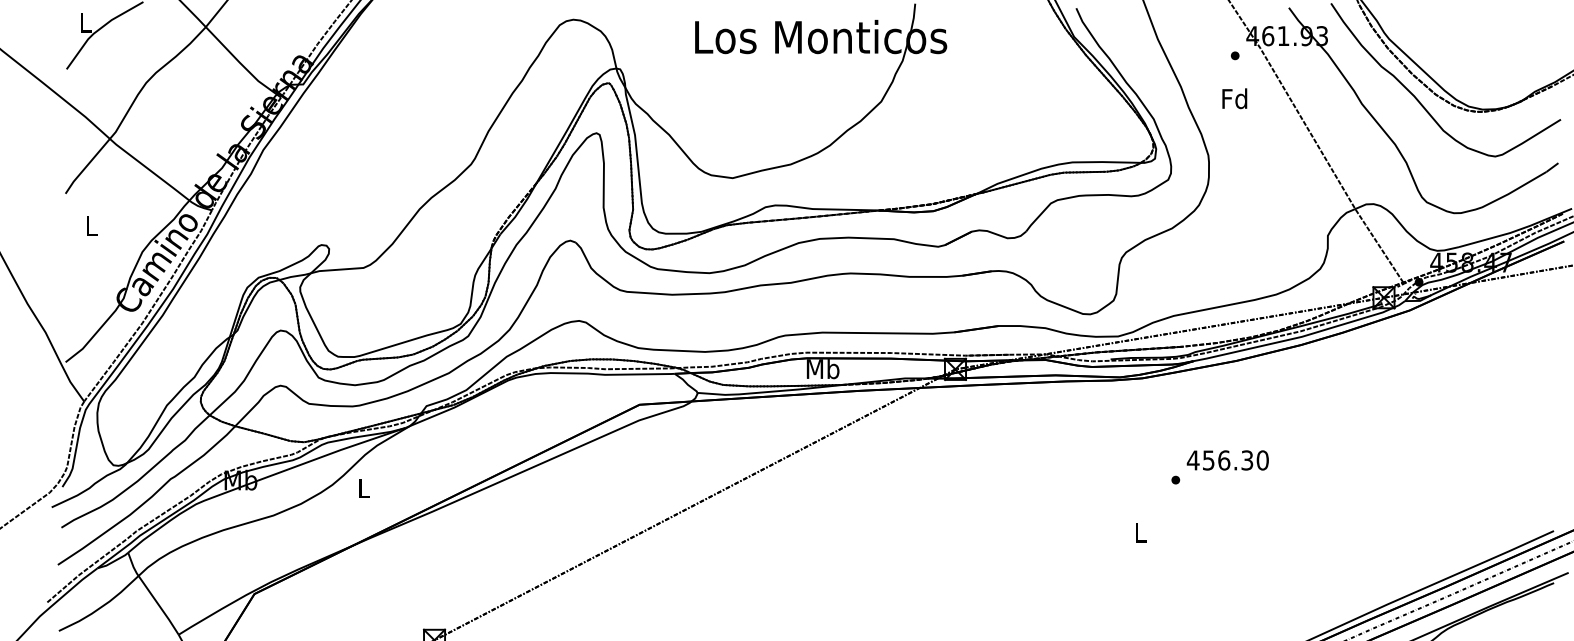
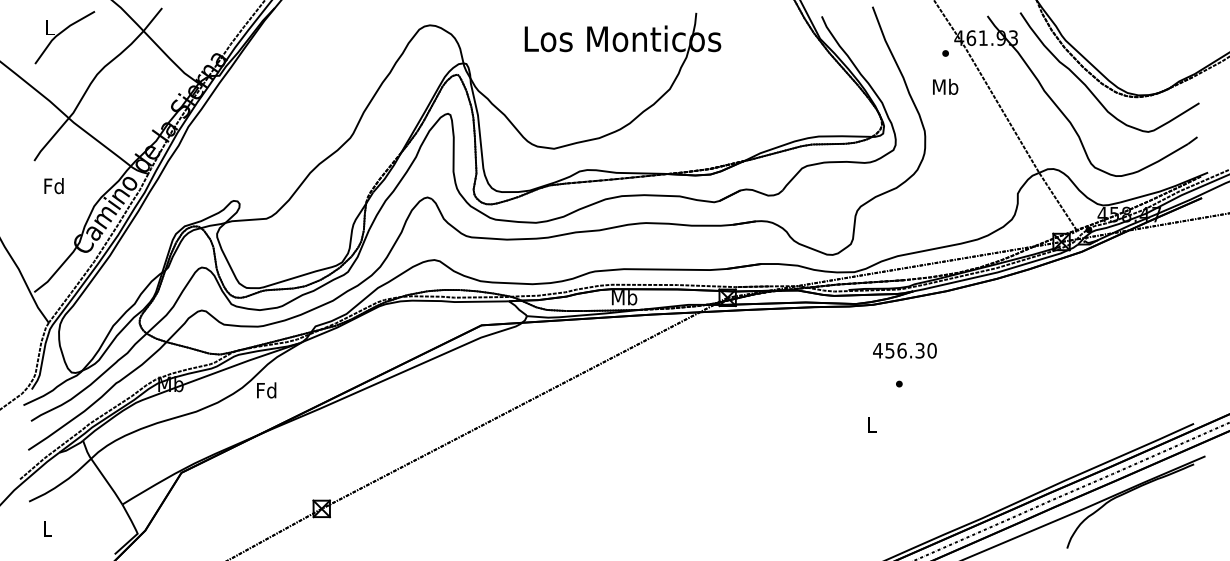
text: (1235, 98) -> (945, 86), Fd -> Mb
text: (90, 226) -> (53, 186), L -> Fd
text: (1227, 460) -> (904, 350), moved
text: (363, 488) -> (266, 390), L -> Fd

